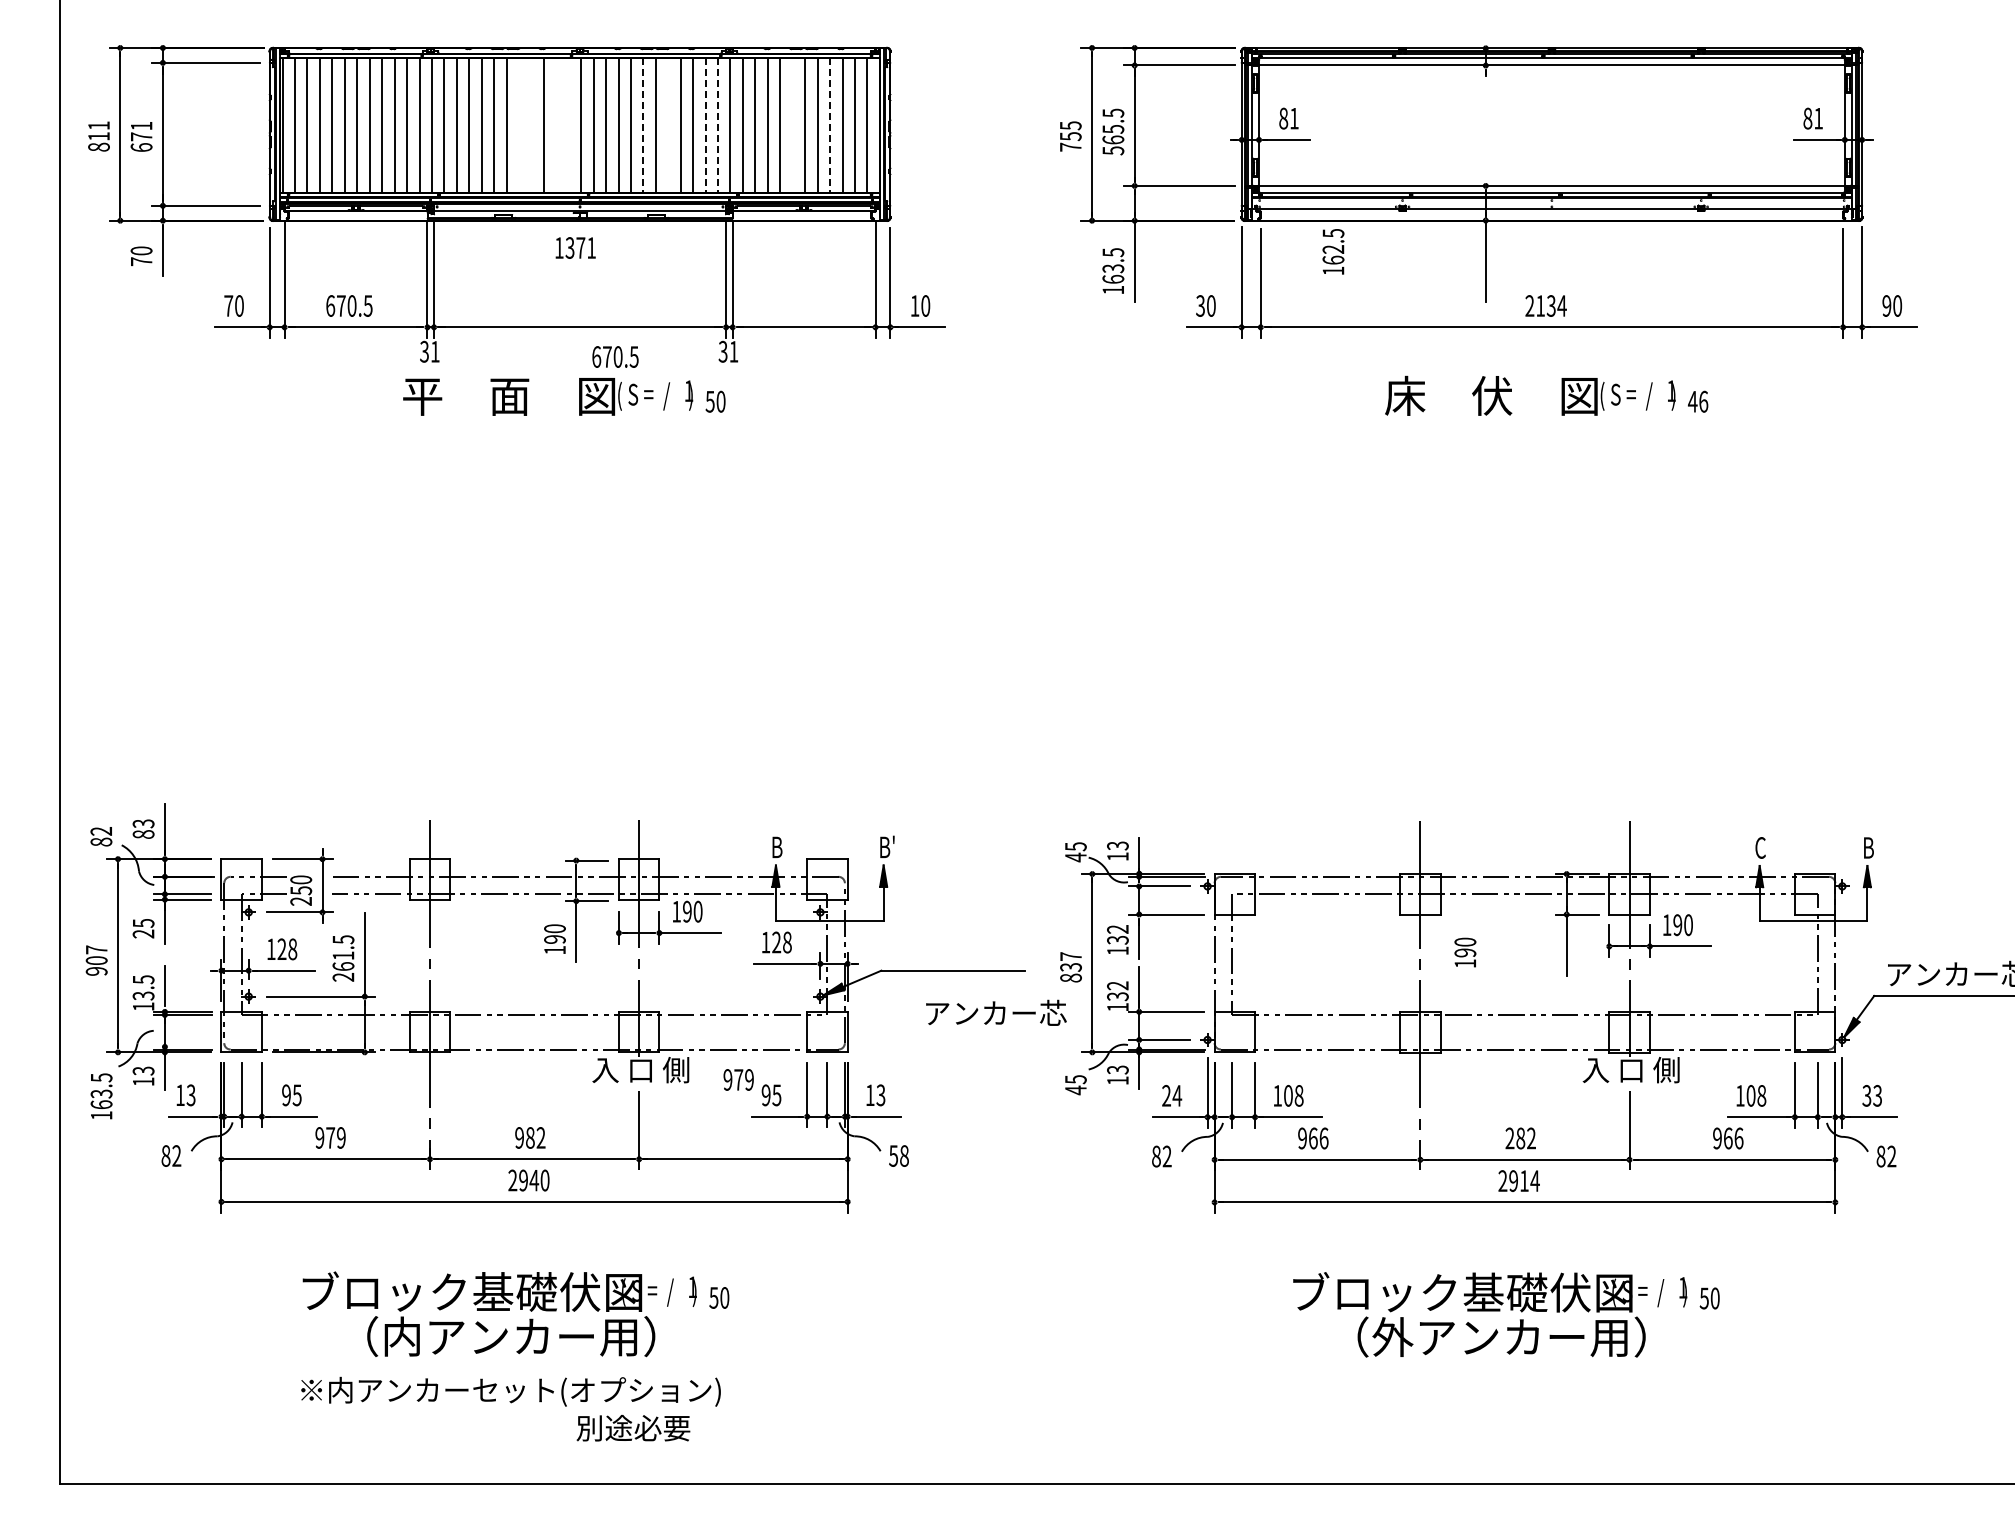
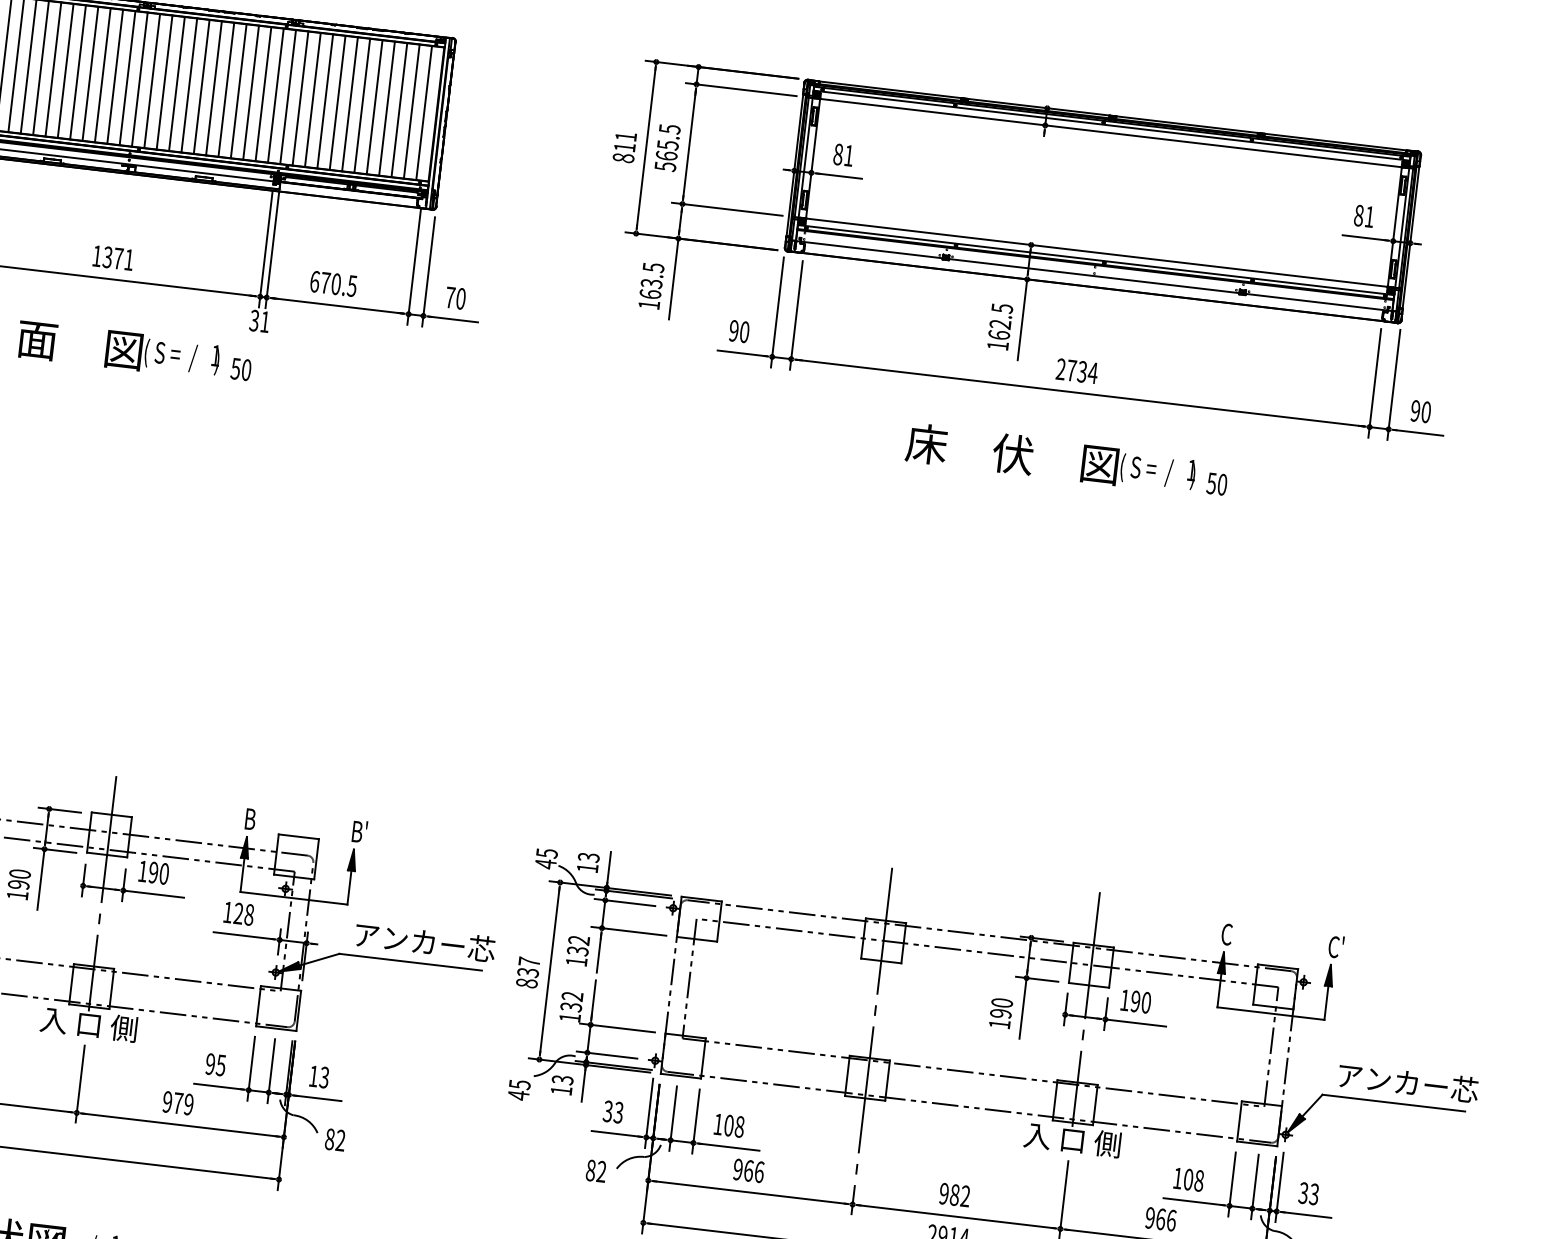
line: (518, 125) -> (77, 72), added
line: (531, 125) -> (90, 73), added
line: (556, 125) -> (115, 76), added
line: (568, 125) -> (127, 77), added
line: (668, 125) -> (226, 89), added
line: (792, 125) -> (349, 104), added
line: (643, 126) -> (201, 87), dashed -> solid
line: (705, 126) -> (263, 94), dashed -> solid
line: (718, 126) -> (276, 96), dashed -> solid
line: (830, 126) -> (387, 109), dashed -> solid
text: (1070, 136) -> (624, 147), 755 -> 811
text: (575, 247) -> (113, 257), moved
text: (1333, 251) -> (1000, 326), moved
text: (914, 305) -> (449, 297), 10 -> 70
text: (1200, 305) -> (733, 330), 30 -> 90
text: (1540, 305) -> (1071, 370), 2134 -> 2734
text: (615, 356) -> (333, 283), moved
text: (1697, 401) -> (1216, 483), 46 -> 50
text: (1870, 847) -> (1336, 946), B -> C'
text: (1465, 952) -> (1001, 1013), moved
text: (996, 1012) -> (425, 941), moved
text: (738, 1079) -> (178, 1102), moved
text: (1172, 1095) -> (613, 1111), 24 -> 33
text: (1509, 1138) -> (943, 1193), 282 -> 982
text: (898, 1155) -> (334, 1139), 58 -> 82

